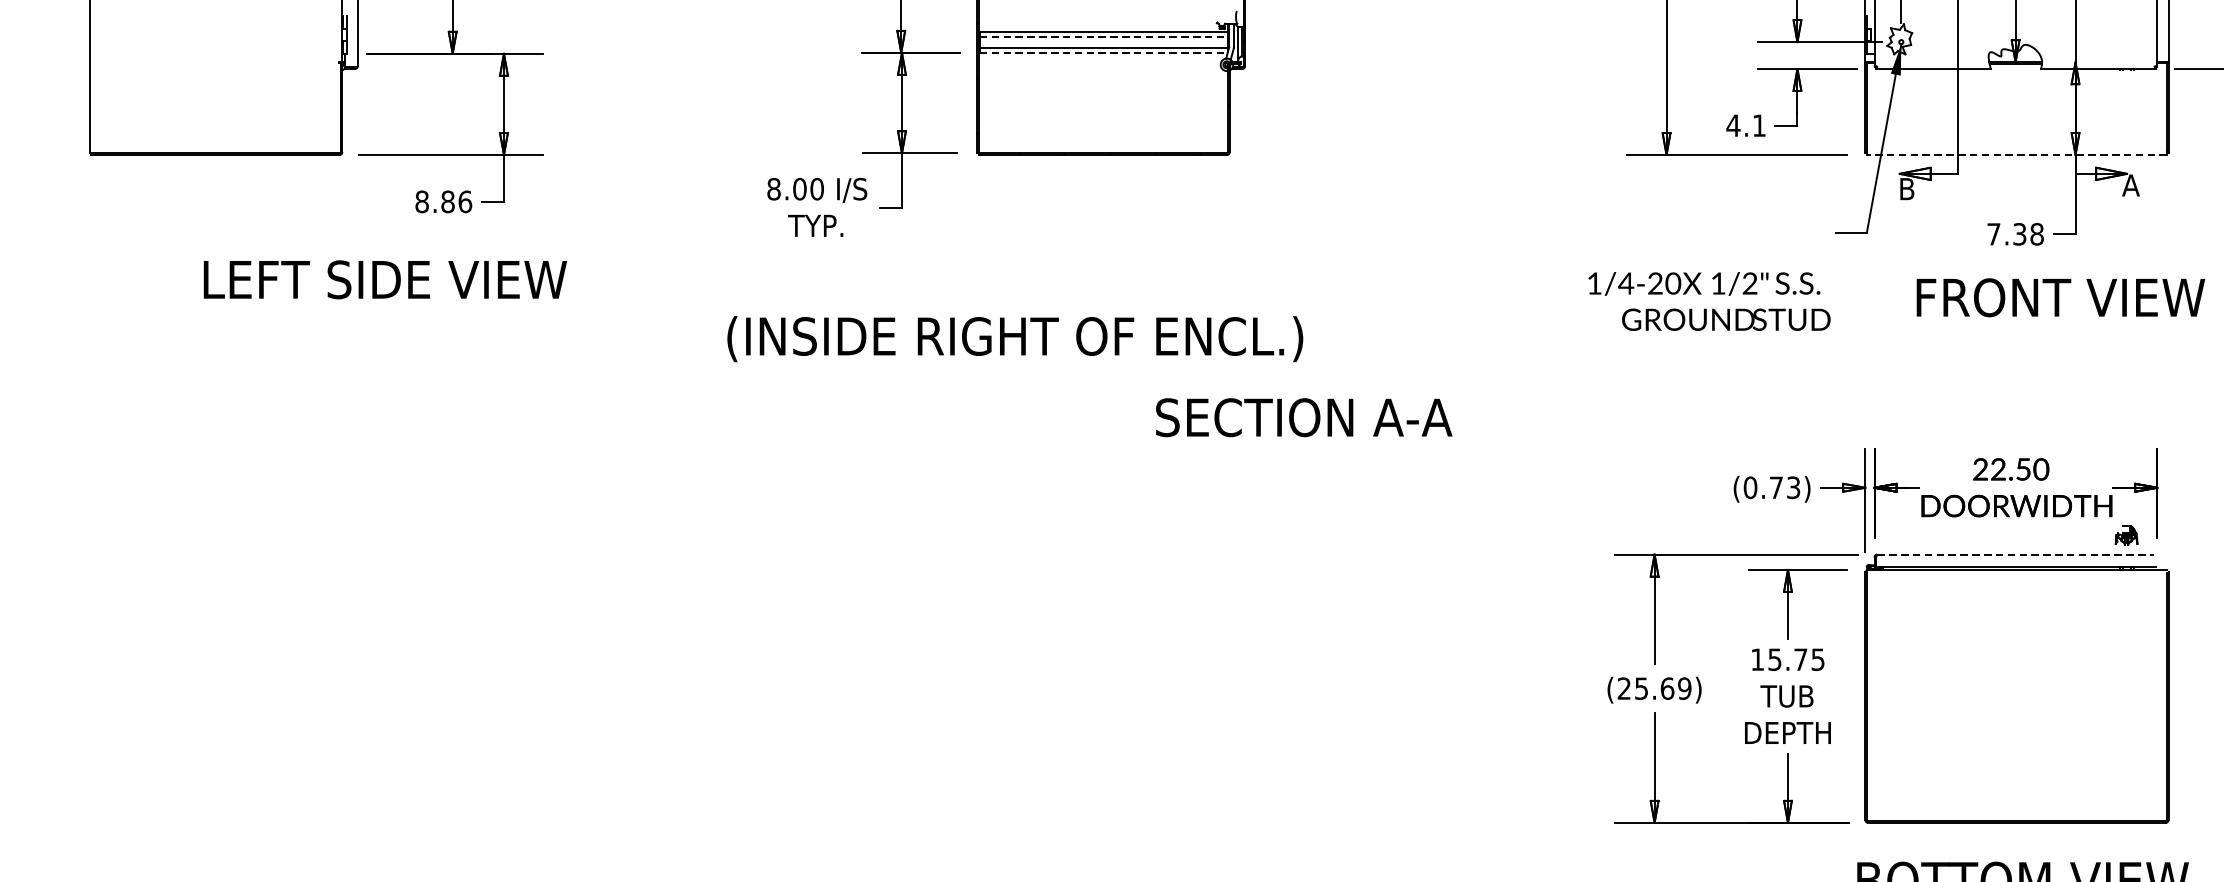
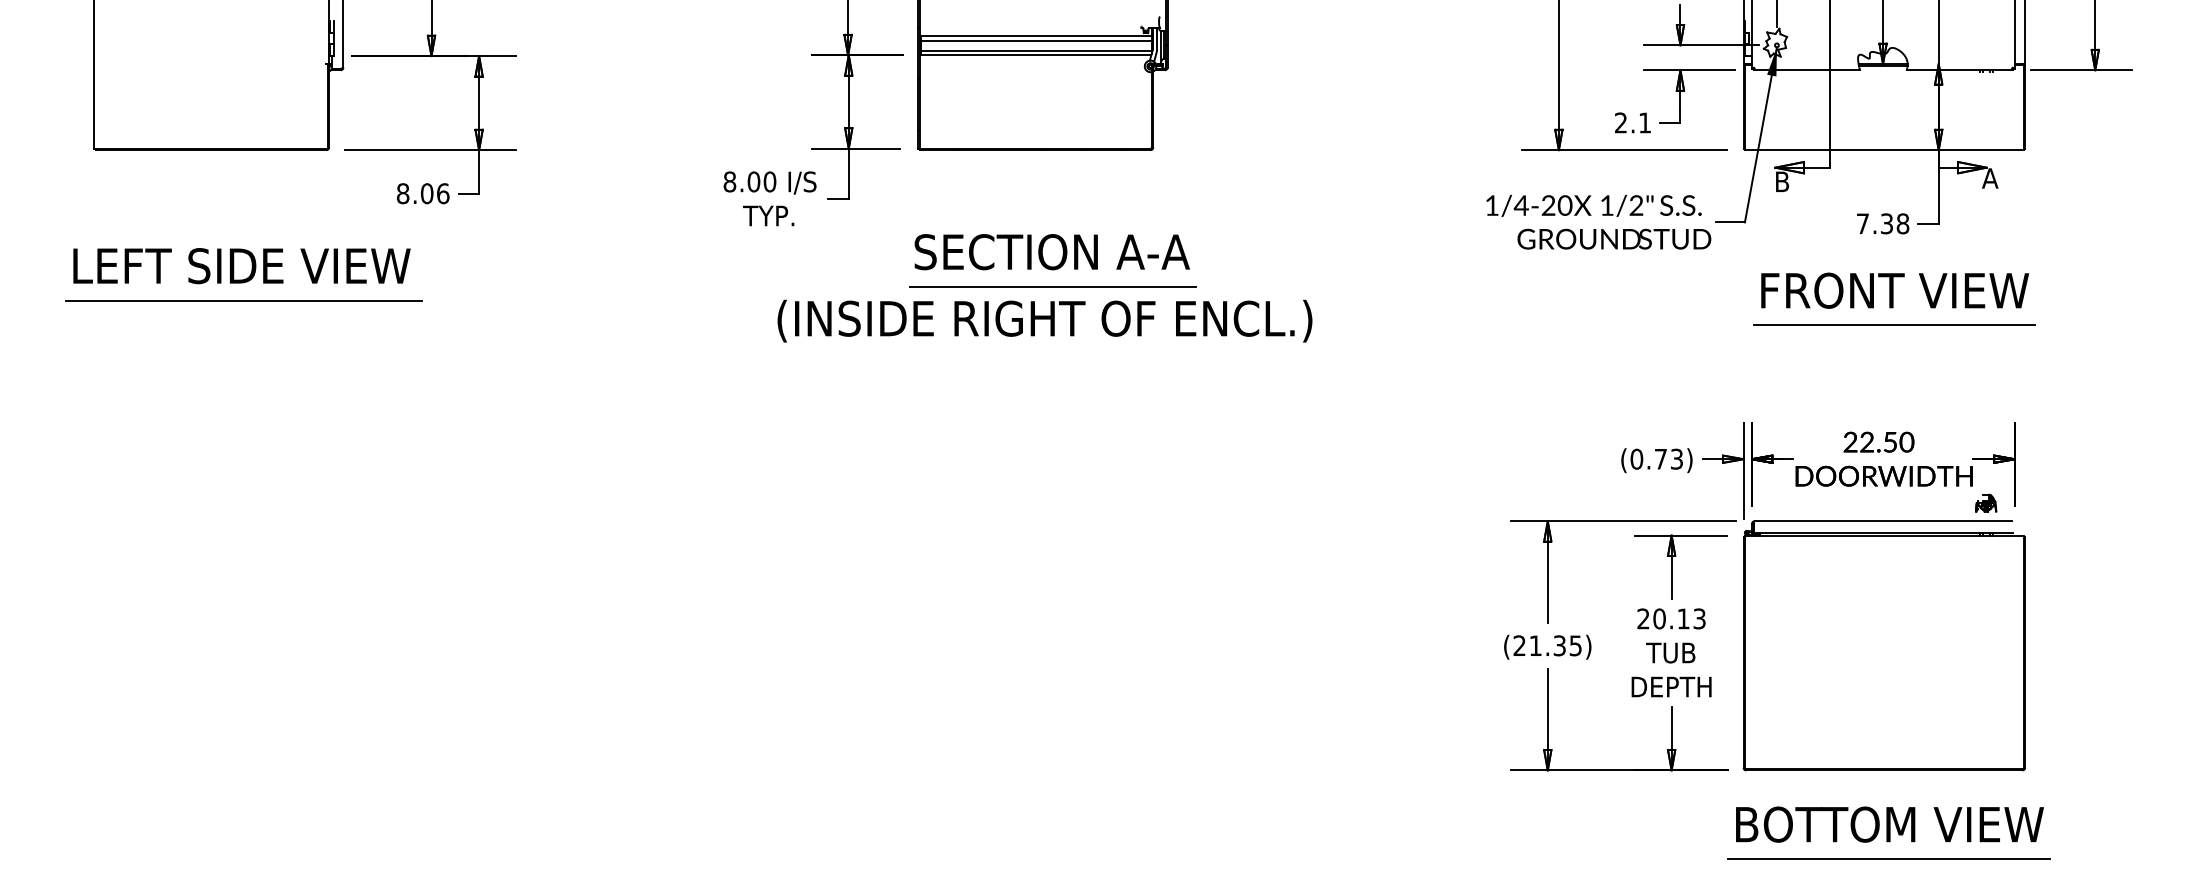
line: (1104, 36) -> (1036, 40), dashed -> solid
line: (1104, 53) -> (1036, 55), dashed -> solid
text: (1732, 125) -> (1620, 122), 4.1 -> 2.1
line: (2016, 155) -> (1883, 150), dashed -> solid
text: (447, 201) -> (426, 193), 8.86 -> 8.06
text: (384, 280) -> (241, 266), moved
text: (2061, 297) -> (1895, 290), moved
text: (1709, 300) -> (1598, 221), moved
line: (1121, 301) -> (1052, 286), added
line: (250, 316) -> (243, 300), added
text: (1014, 338) -> (1044, 320), moved
line: (2027, 343) -> (1894, 325), added
text: (1303, 418) -> (1051, 252), moved
line: (2016, 554) -> (1883, 521), dashed -> solid
text: (1787, 659) -> (1671, 618), 15.75 -> 20.13
text: (1662, 688) -> (1555, 645), (25.69) -> (21.35)

